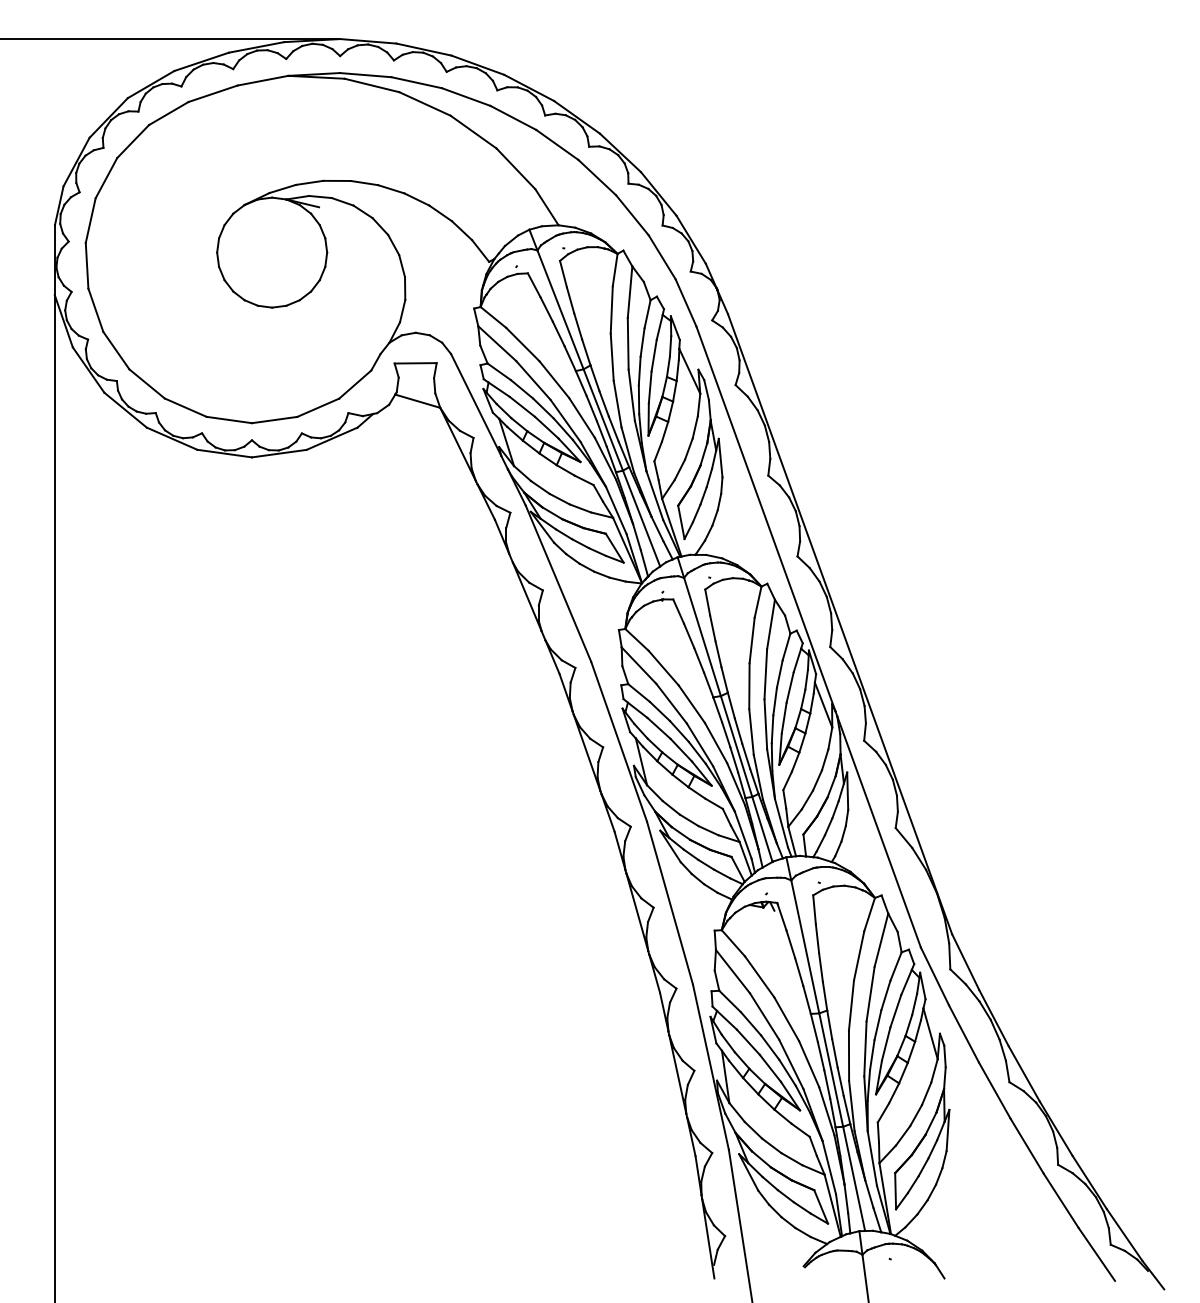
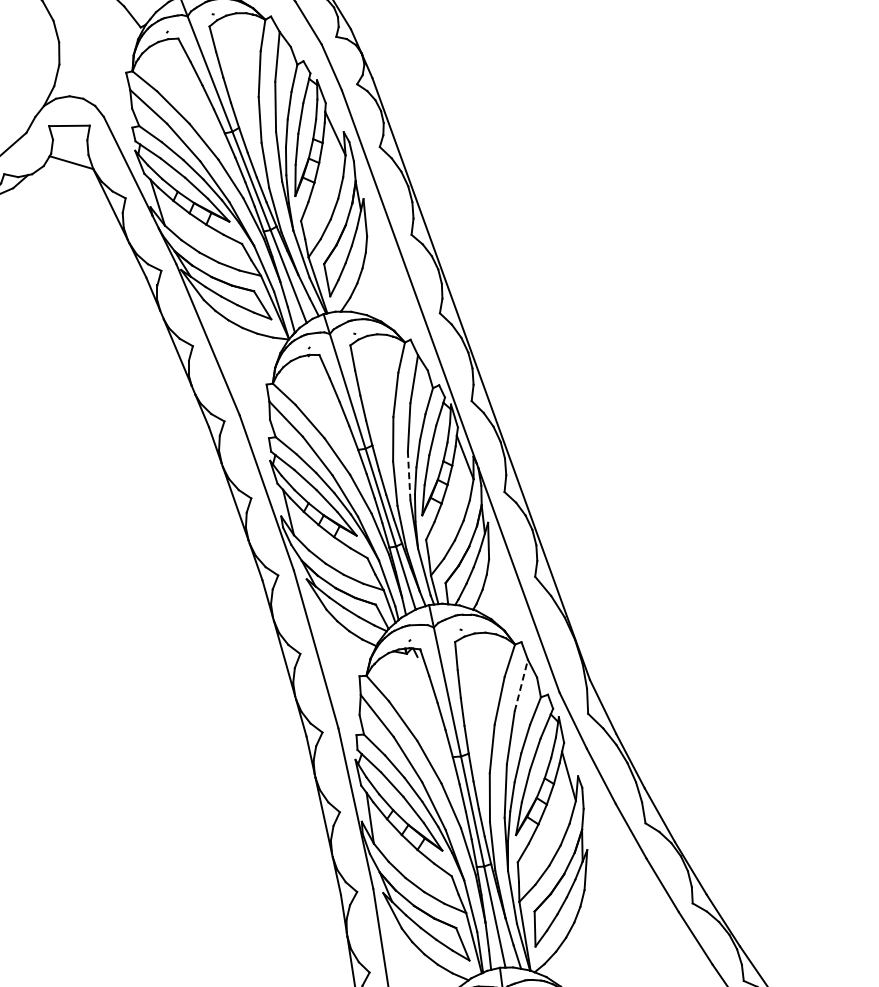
line: (765, 723) -> (408, 475), solid -> dashed
line: (881, 940) -> (521, 685), solid -> dashed

